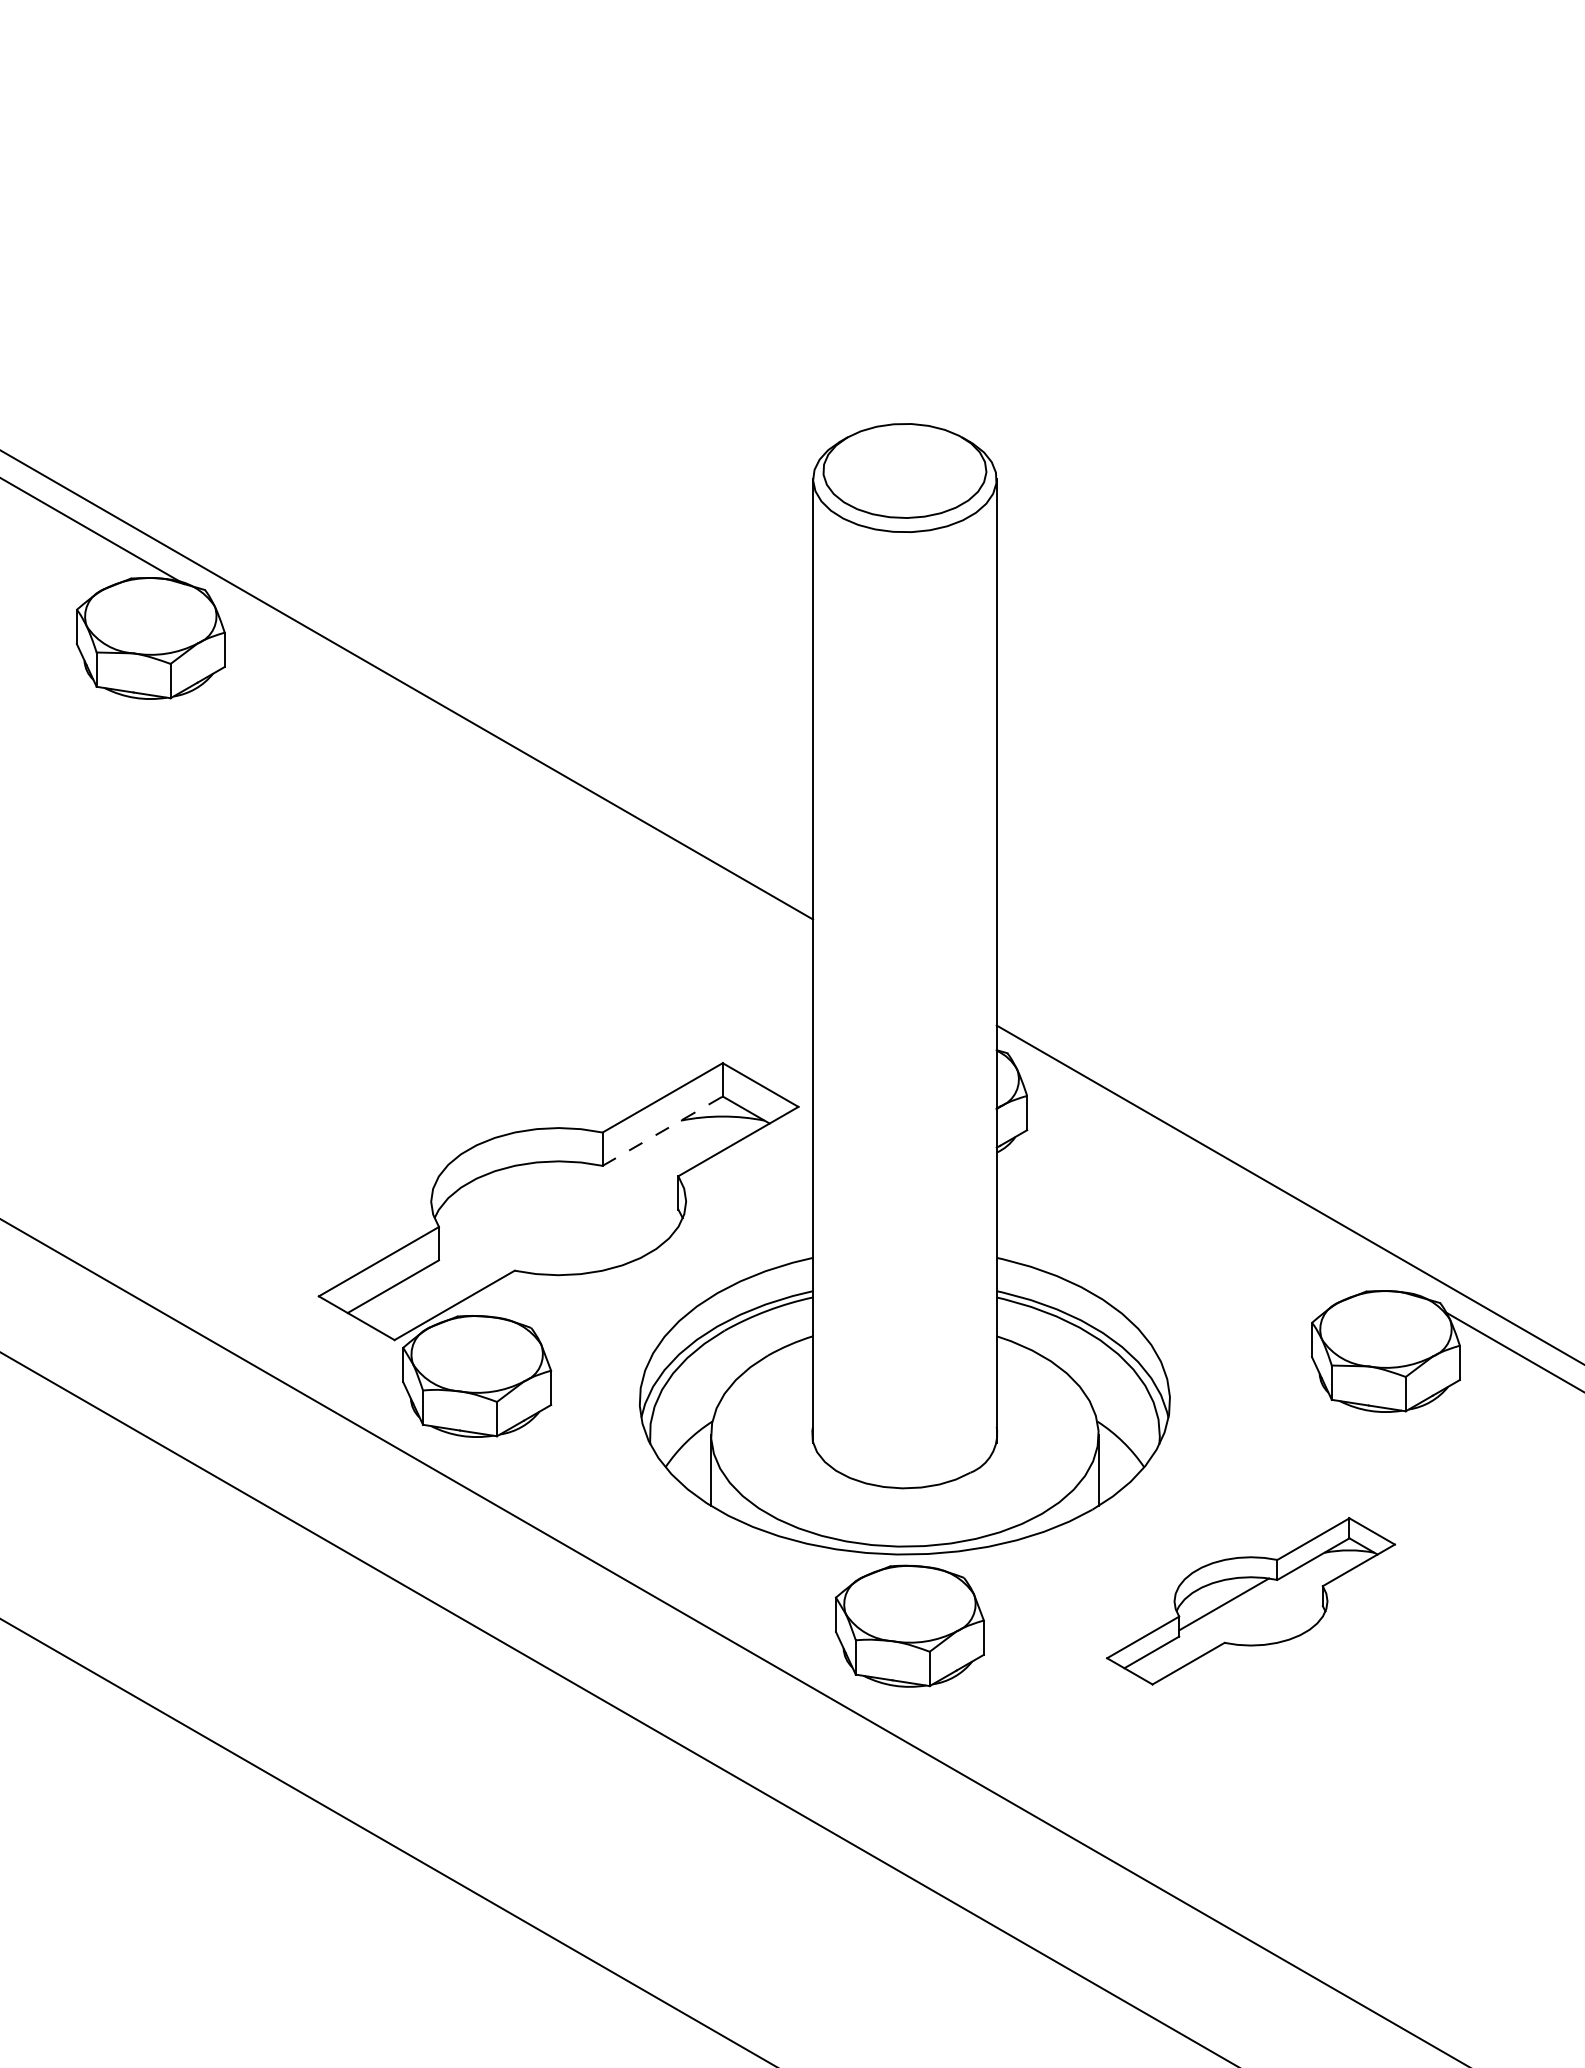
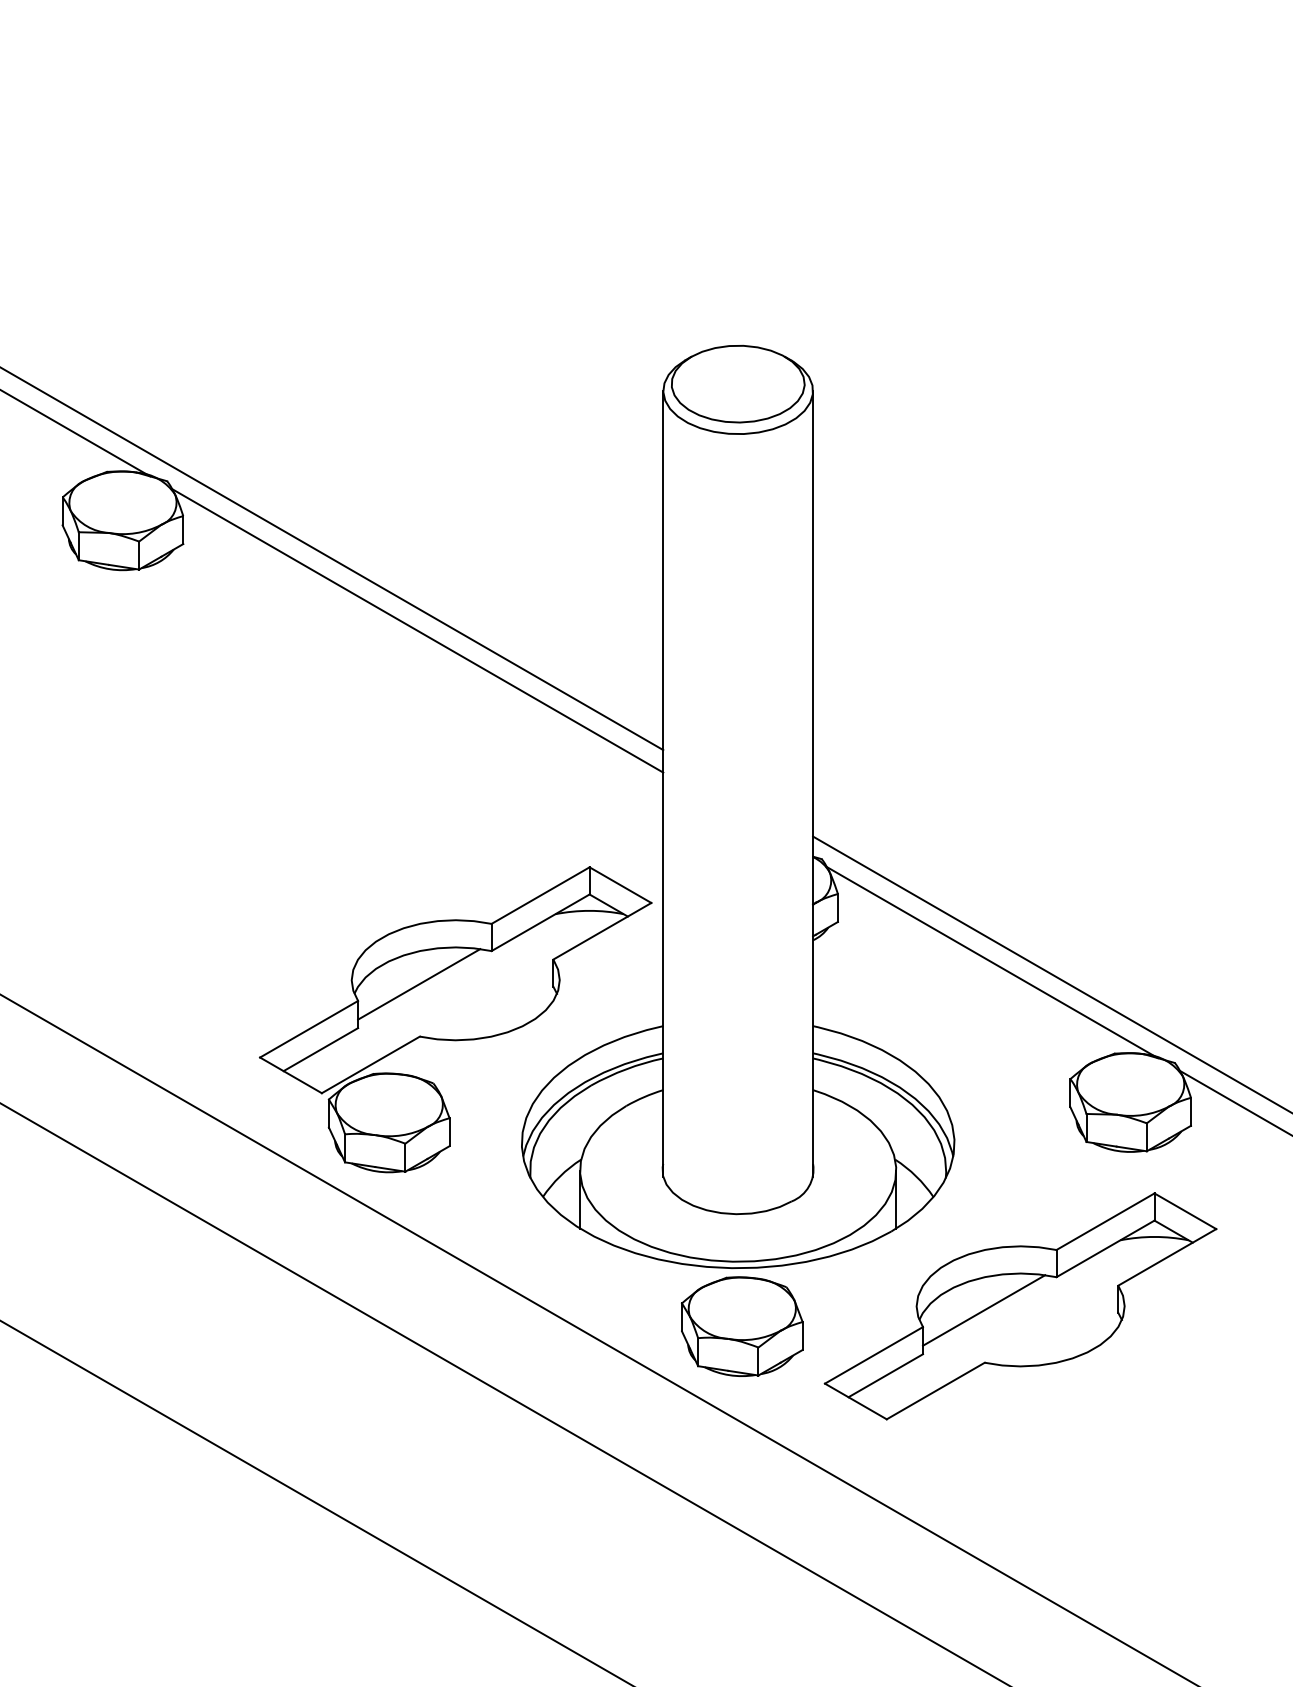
line: (511, 772) -> (417, 630), added
line: (662, 1130) -> (540, 922), dashed -> solid
line: (1215, 1179) -> (991, 962), added
line: (514, 1206) -> (419, 984), added
part: (1250, 1601) -> (1020, 1306), size x1.67

